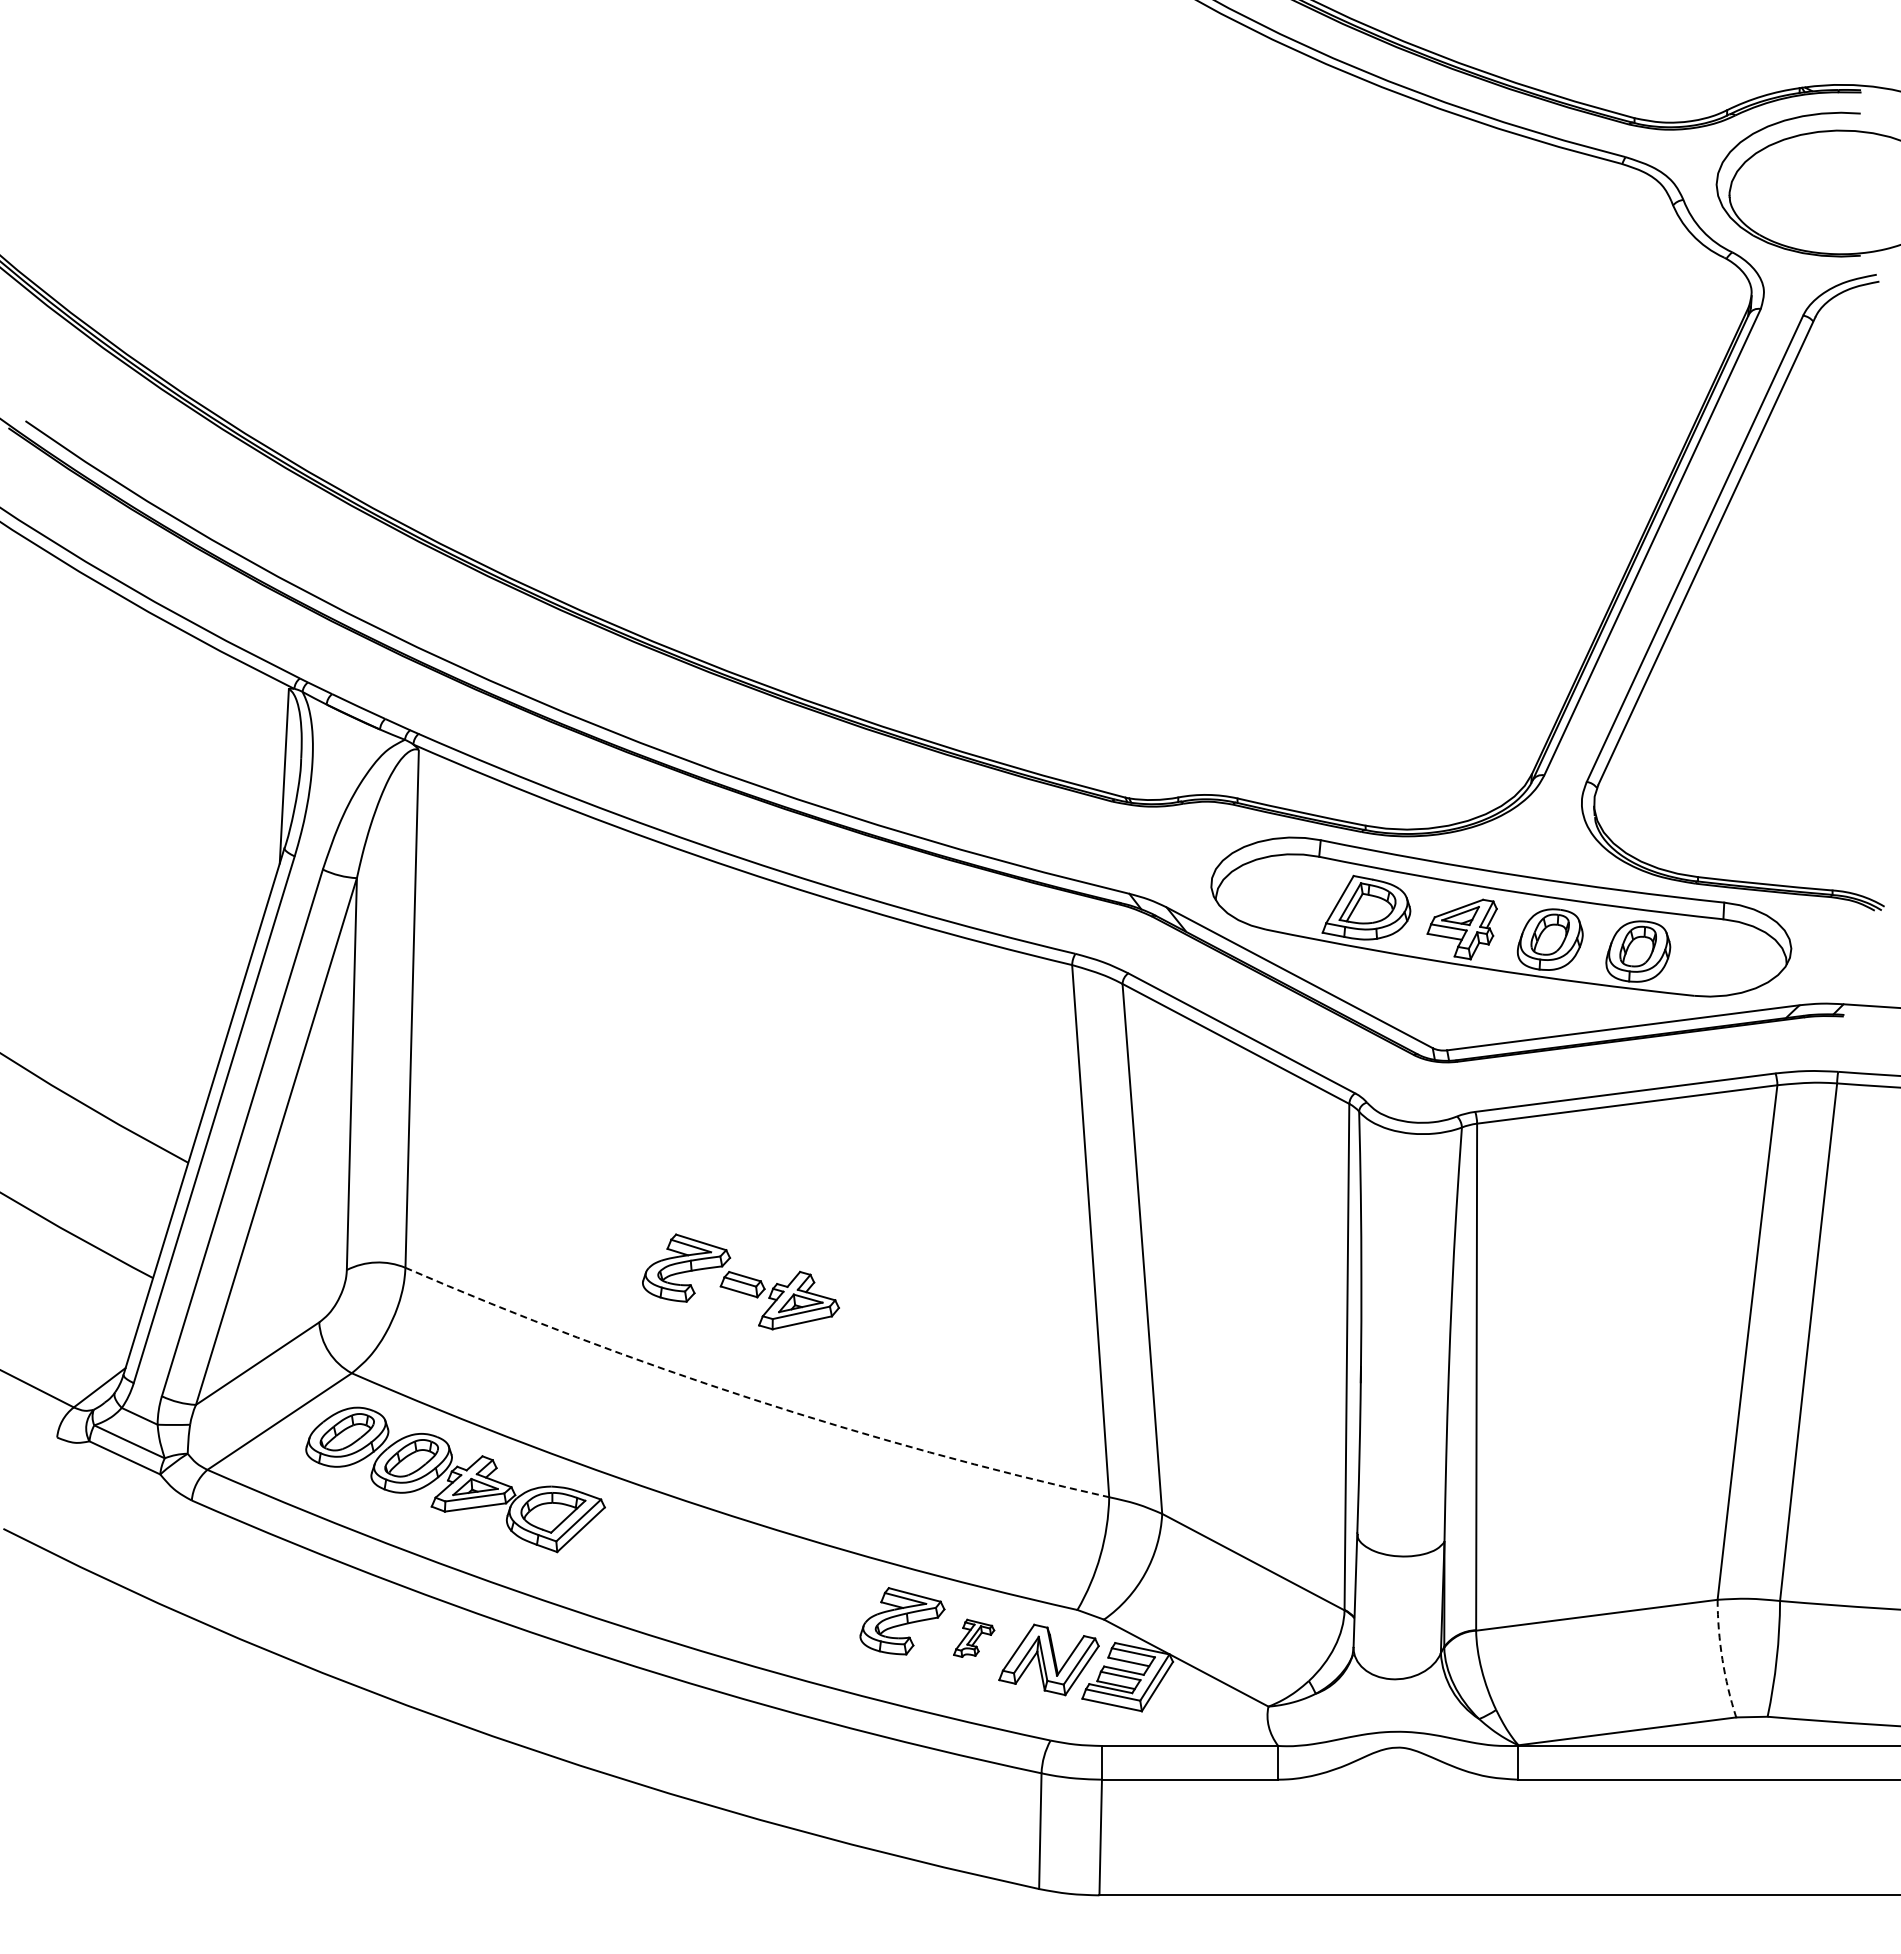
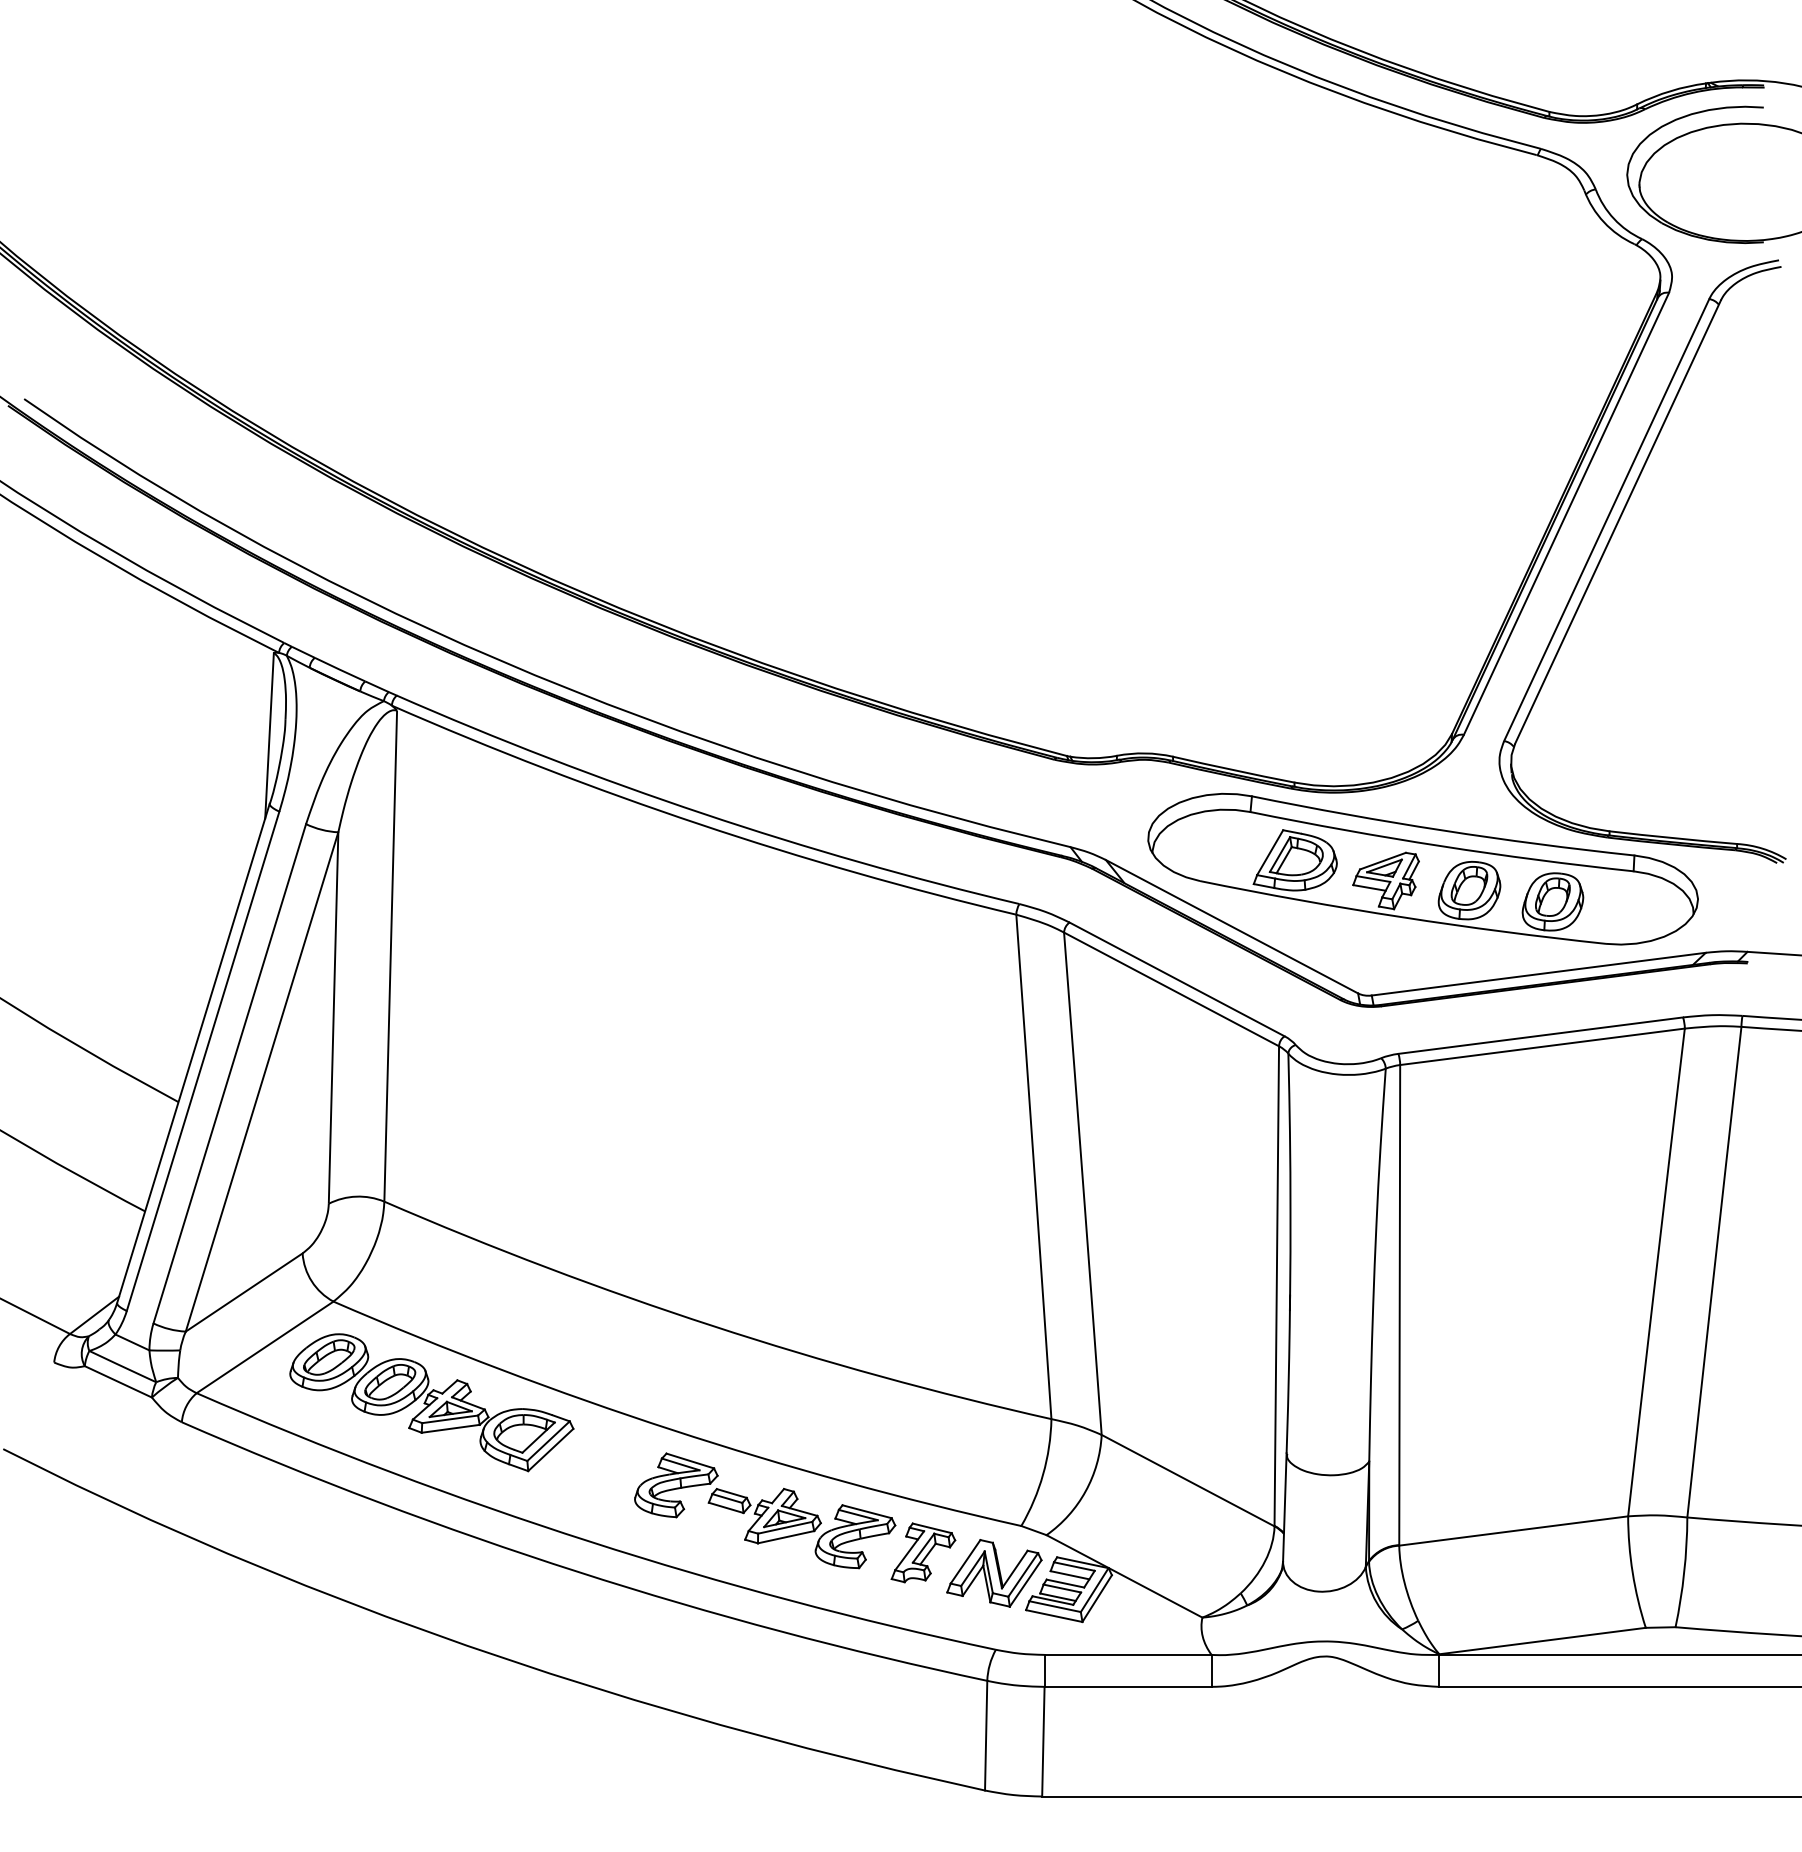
part: (740, 1281) -> (727, 1498), moved
arc: (751, 1398) -> (712, 1325), dashed -> solid
part: (973, 1638) -> (922, 1553), size x1.67
arc: (1722, 1659) -> (1632, 1572), dashed -> solid

